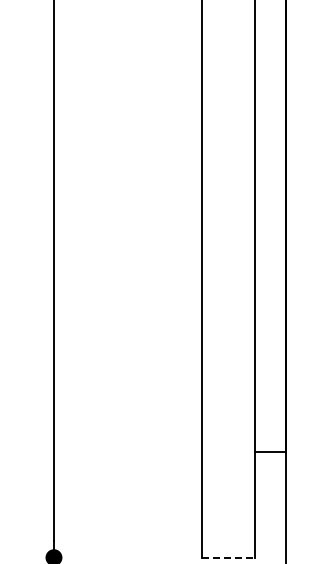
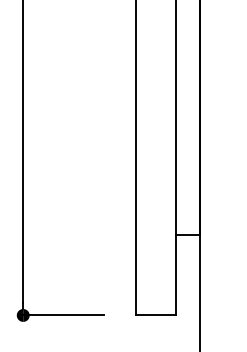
line: (106, 557) -> (63, 315), added
line: (228, 557) -> (156, 315), dashed -> solid

